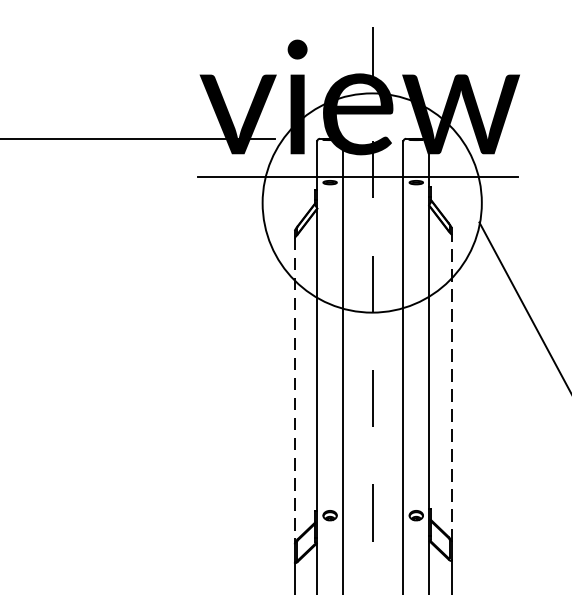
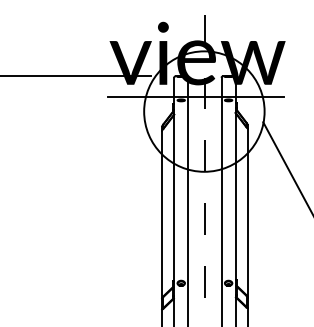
line: (452, 386) -> (248, 212), dashed -> solid
line: (294, 392) -> (161, 215), dashed -> solid

